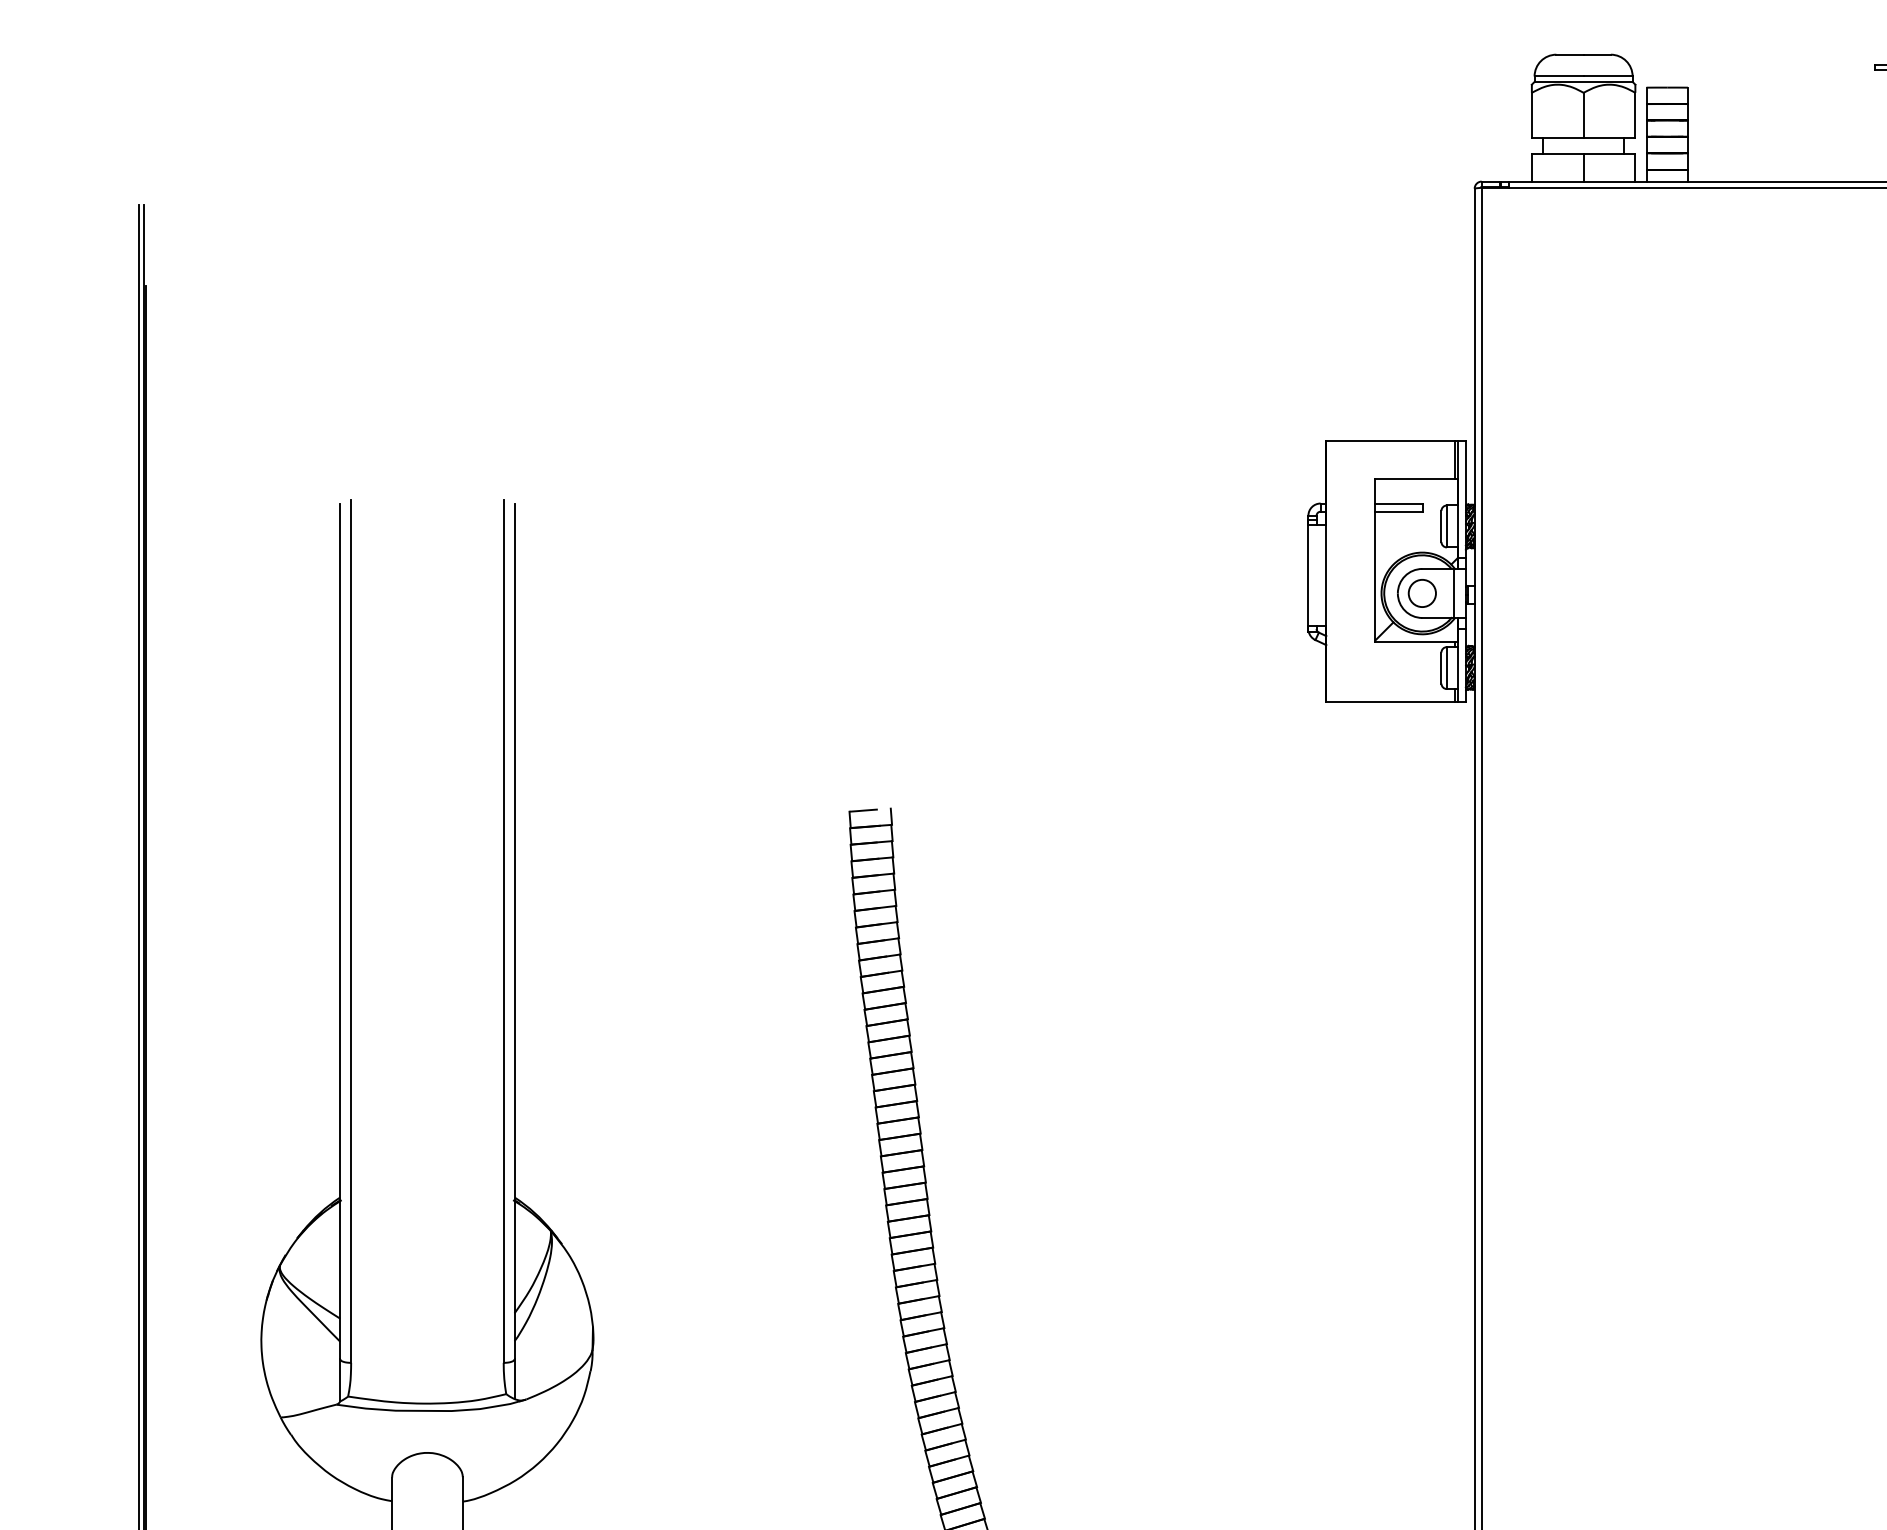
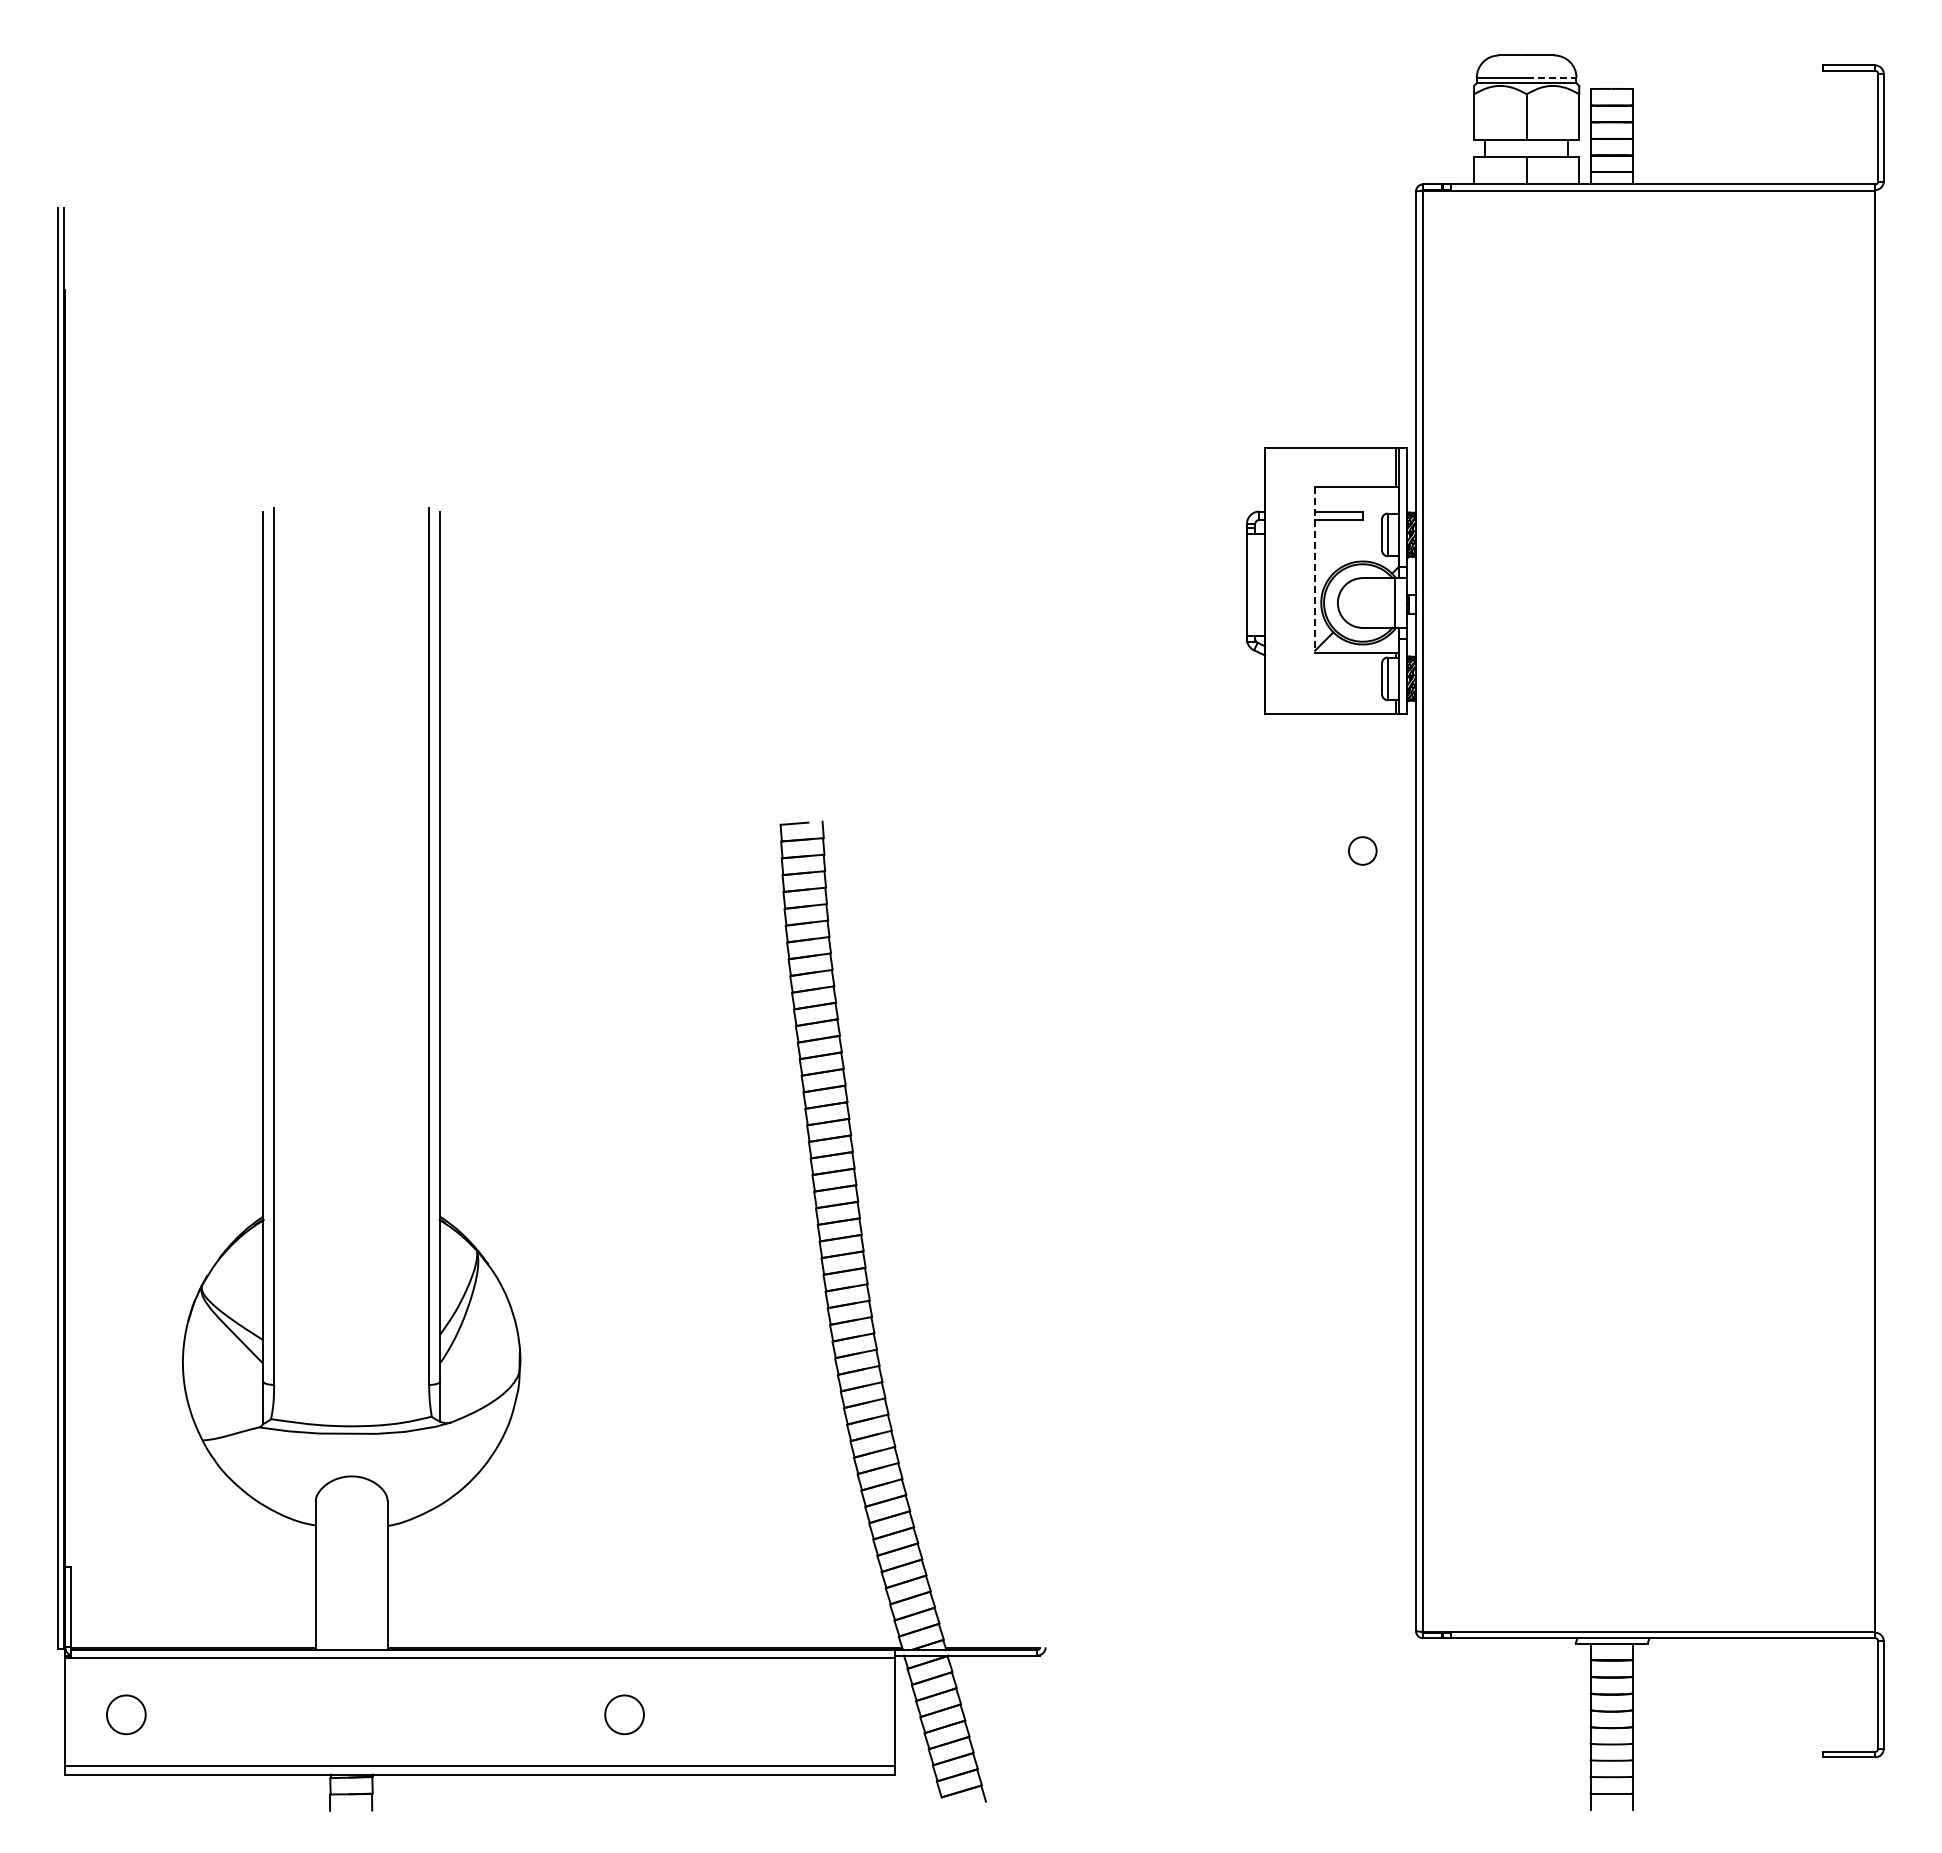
line: (1608, 76) -> (1551, 77), solid -> dashed
line: (1375, 561) -> (1315, 570), solid -> dashed
circle: (1422, 592) -> (1362, 850), moved

